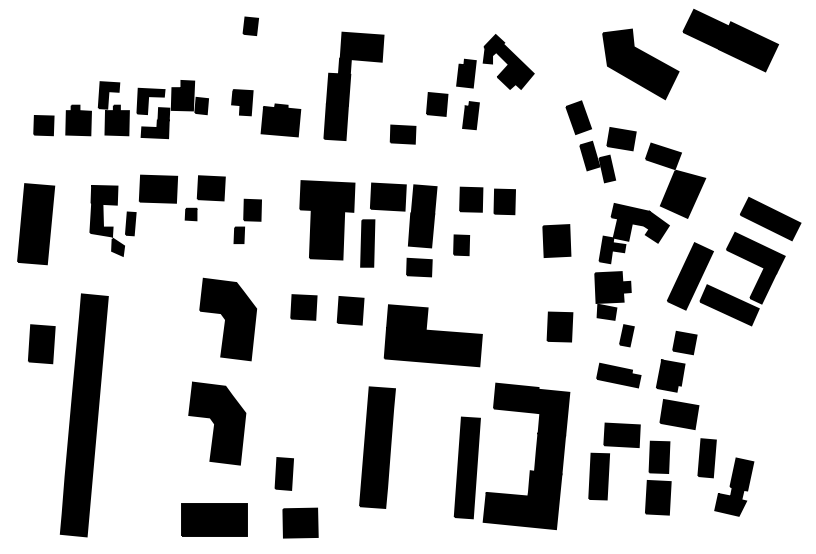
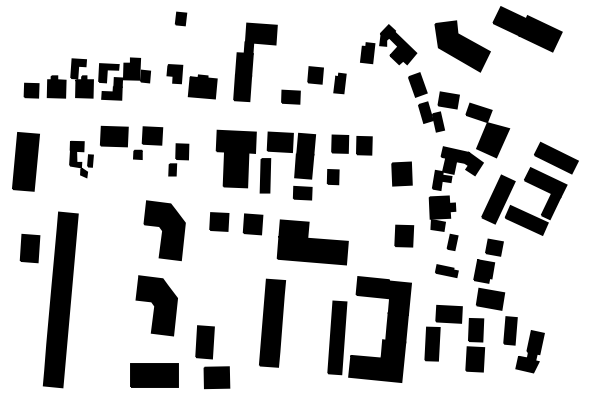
part: (495, 61) -> (388, 44), moved
part: (113, 220) -> (81, 159), size x0.7
part: (618, 374) -> (446, 270), size x0.7
part: (284, 472) -> (205, 341), size x1.4

